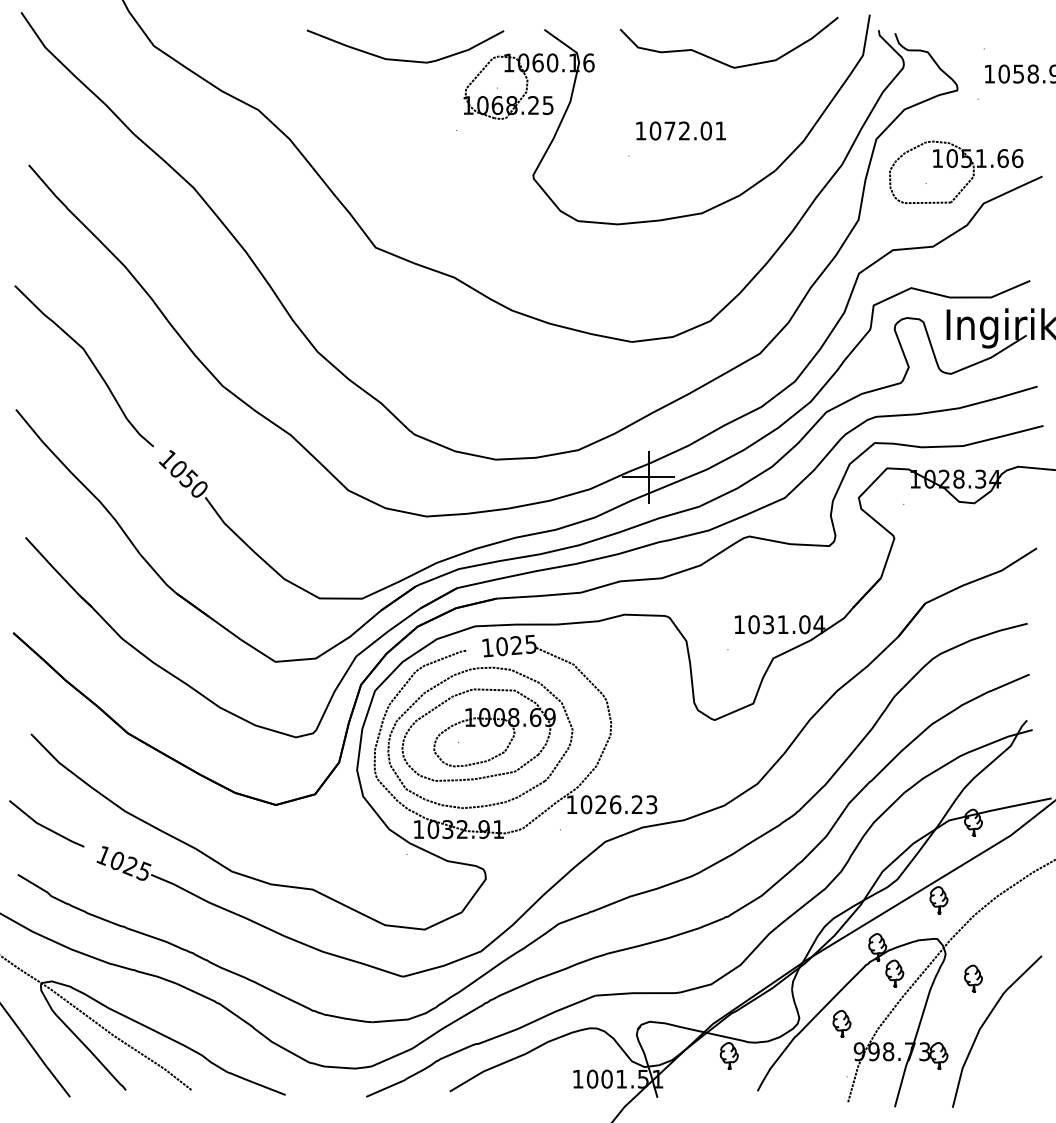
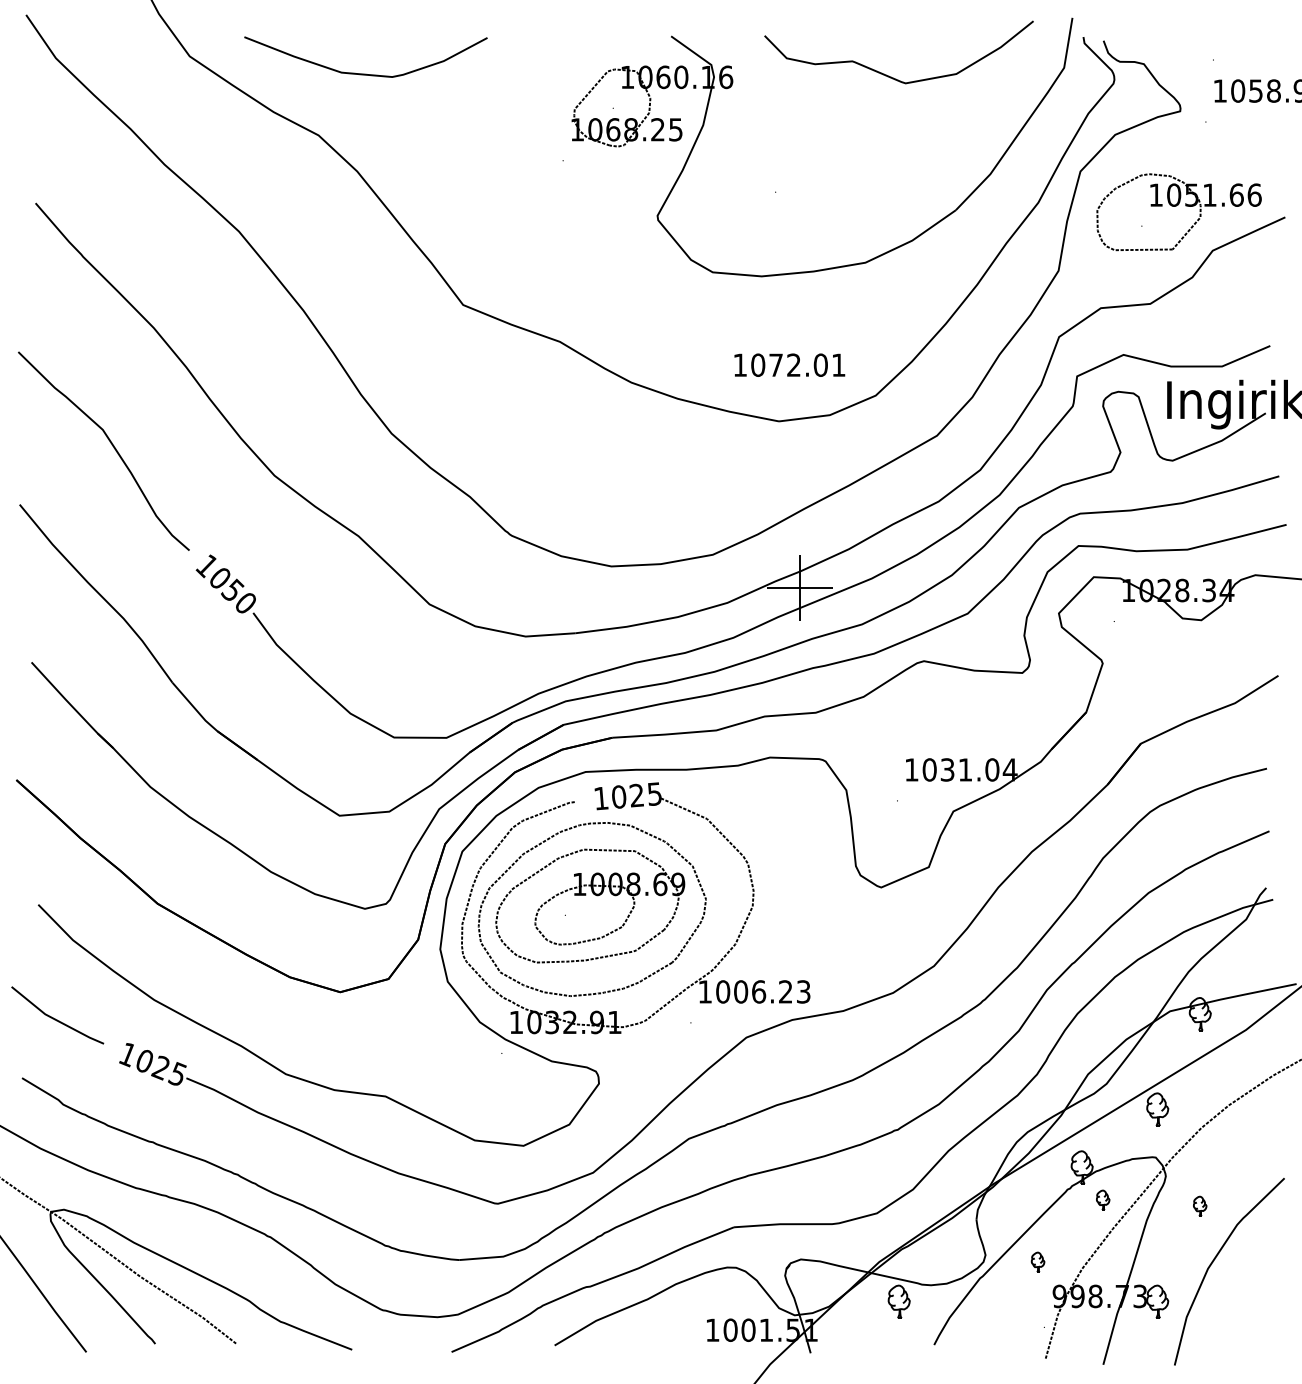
curve: (405, 59) -> (365, 73), moved
text: (680, 130) -> (789, 364), moved
text: (601, 804) -> (741, 991), 1026.23 -> 1006.23
part: (894, 973) -> (1102, 1200), size x0.6
part: (972, 978) -> (1199, 1206), size x0.6
part: (841, 1024) -> (1037, 1262), size x0.6

